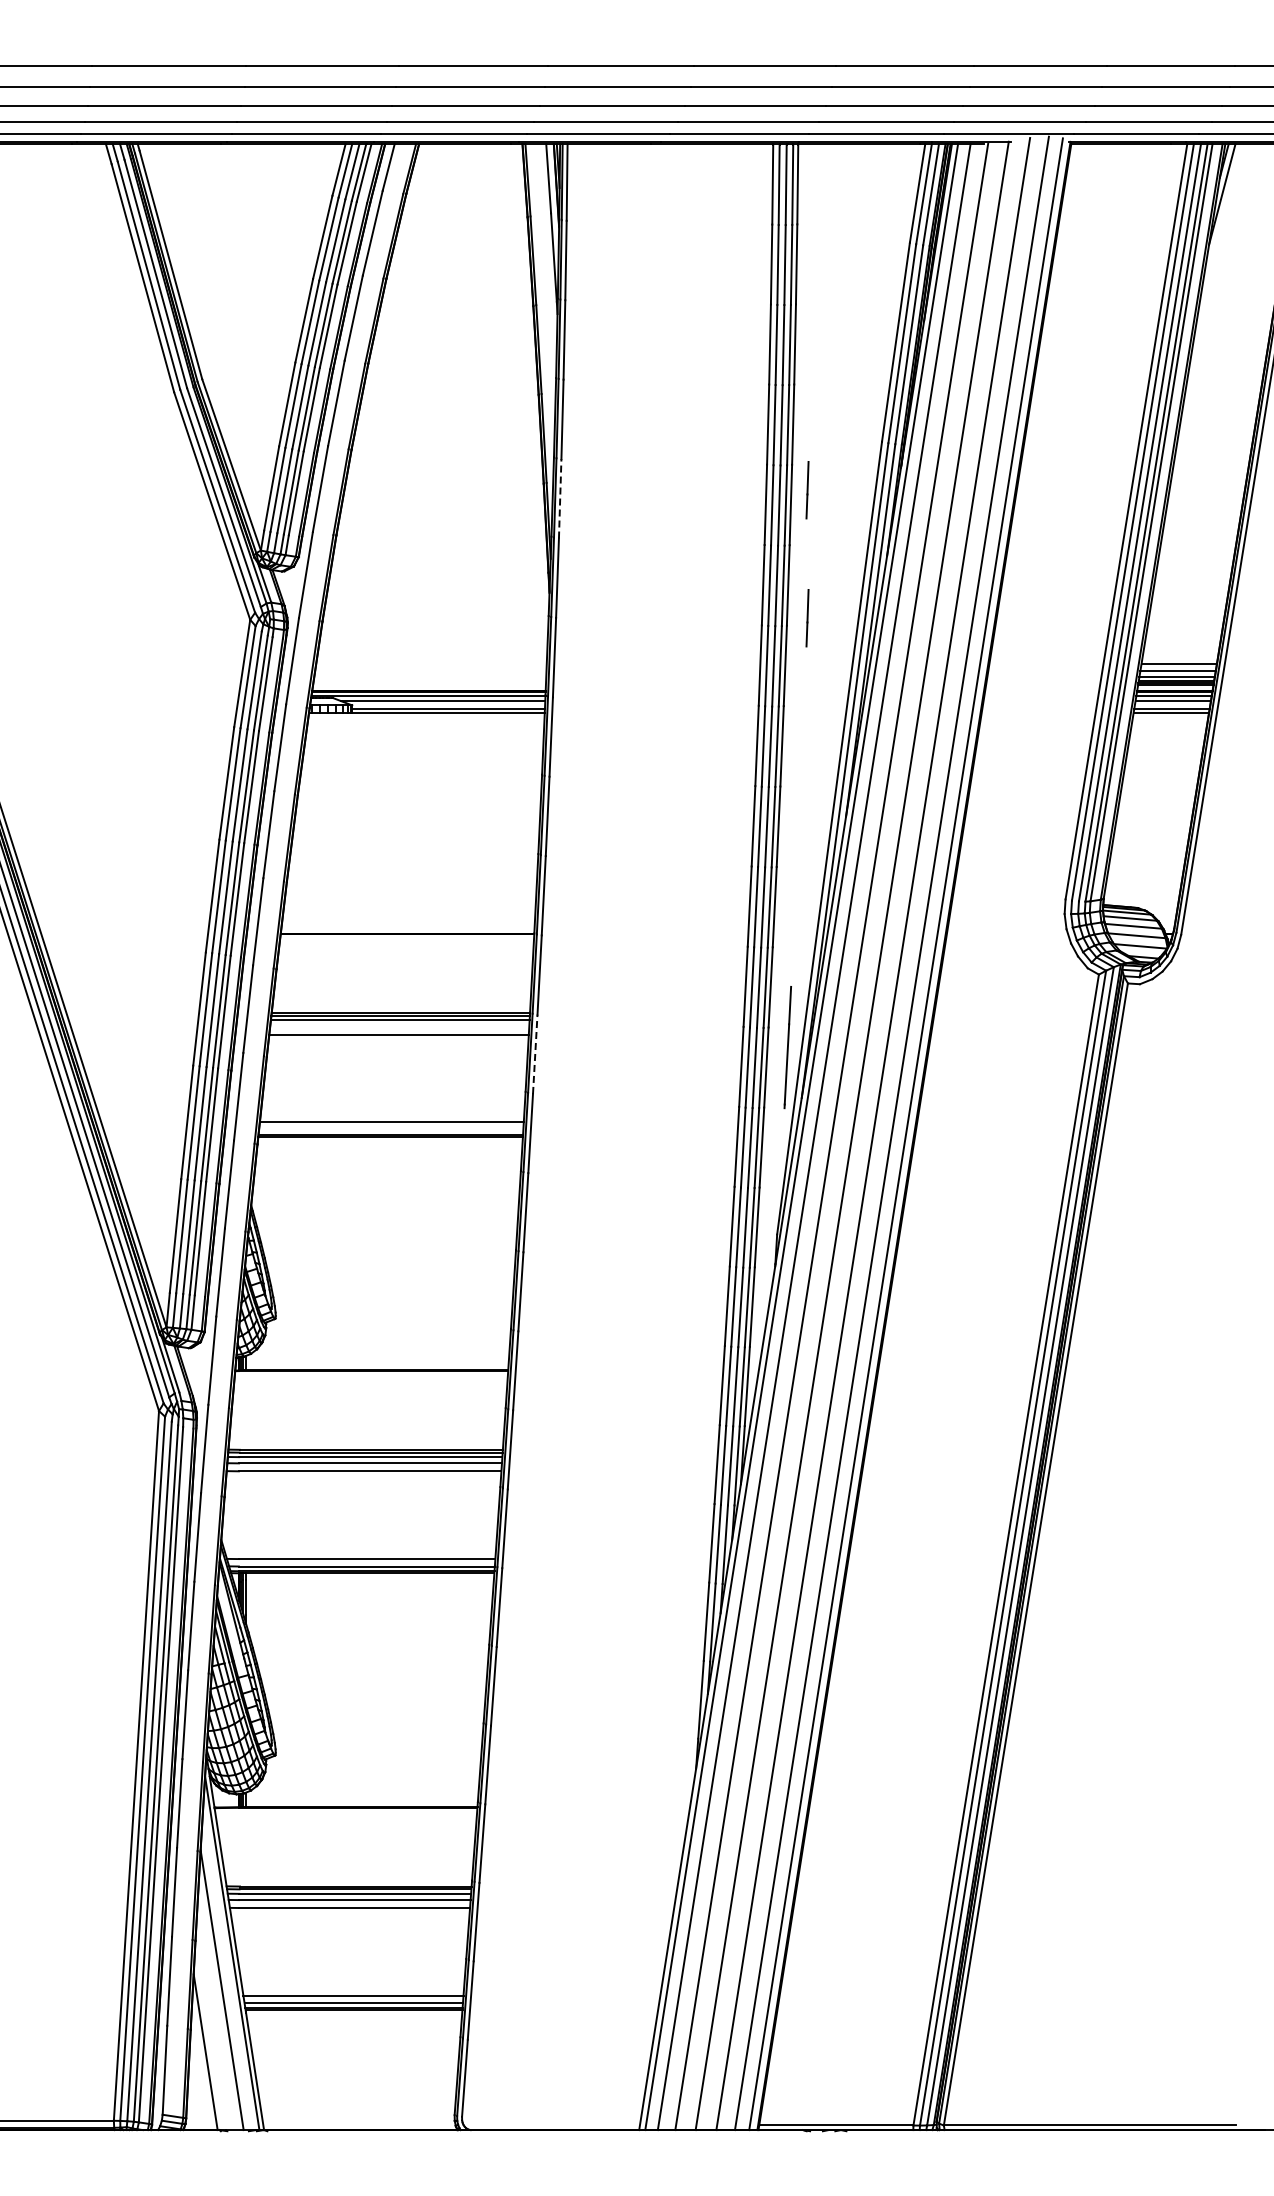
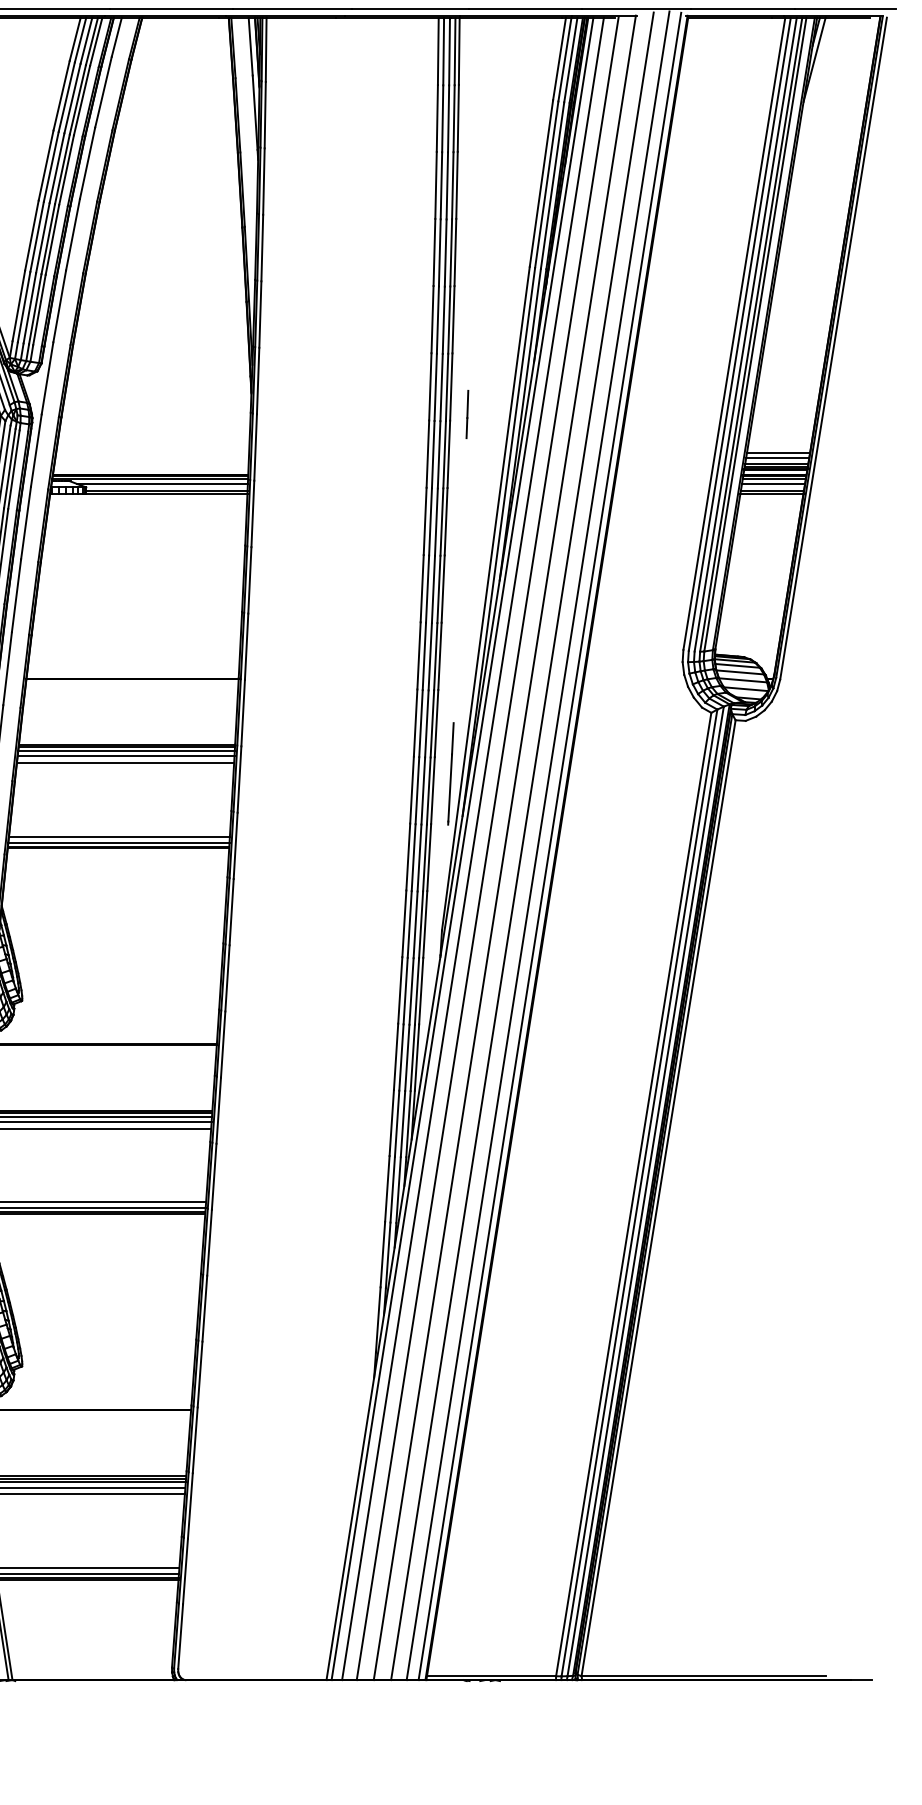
line: (807, 490) -> (467, 307), removed
line: (560, 498) -> (260, 314), dashed -> solid
line: (399, 1026) -> (125, 756), added
line: (535, 1054) -> (239, 779), dashed -> solid
line: (391, 1129) -> (119, 842), added

